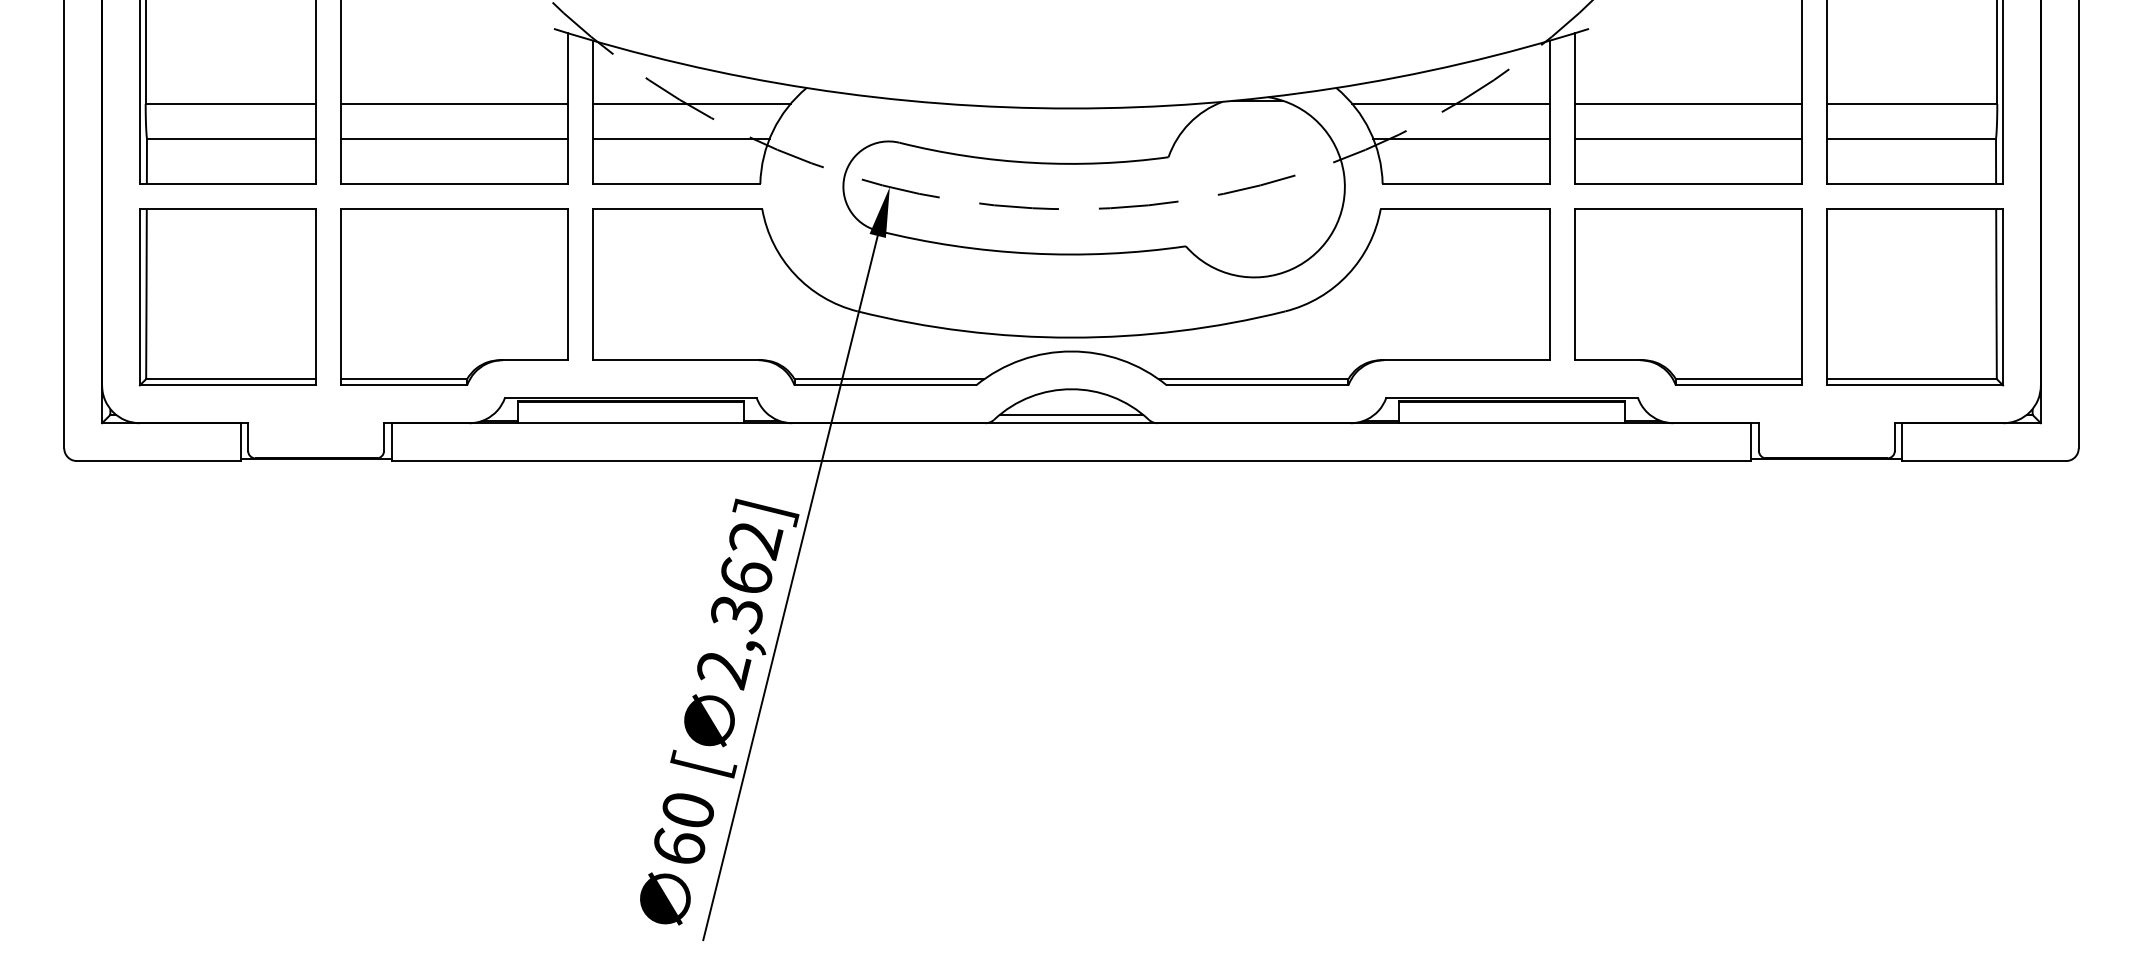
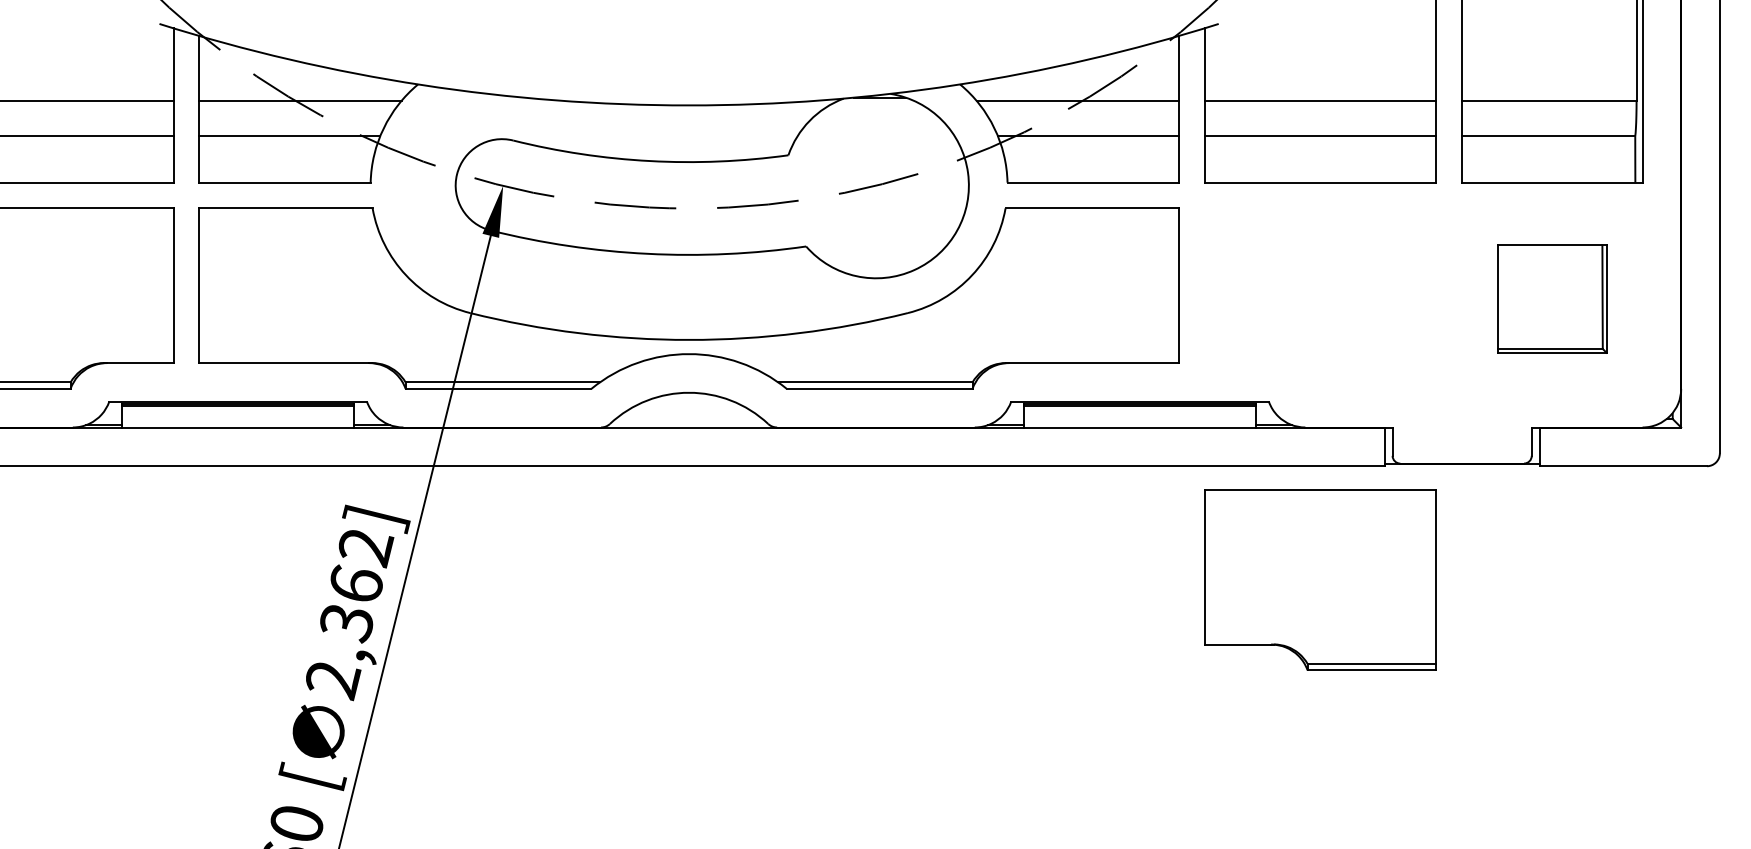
part: (1688, 296) -> (1320, 579), moved
part: (1915, 297) -> (1552, 298), size x0.6
line: (1071, 414) -> (689, 418), removed

